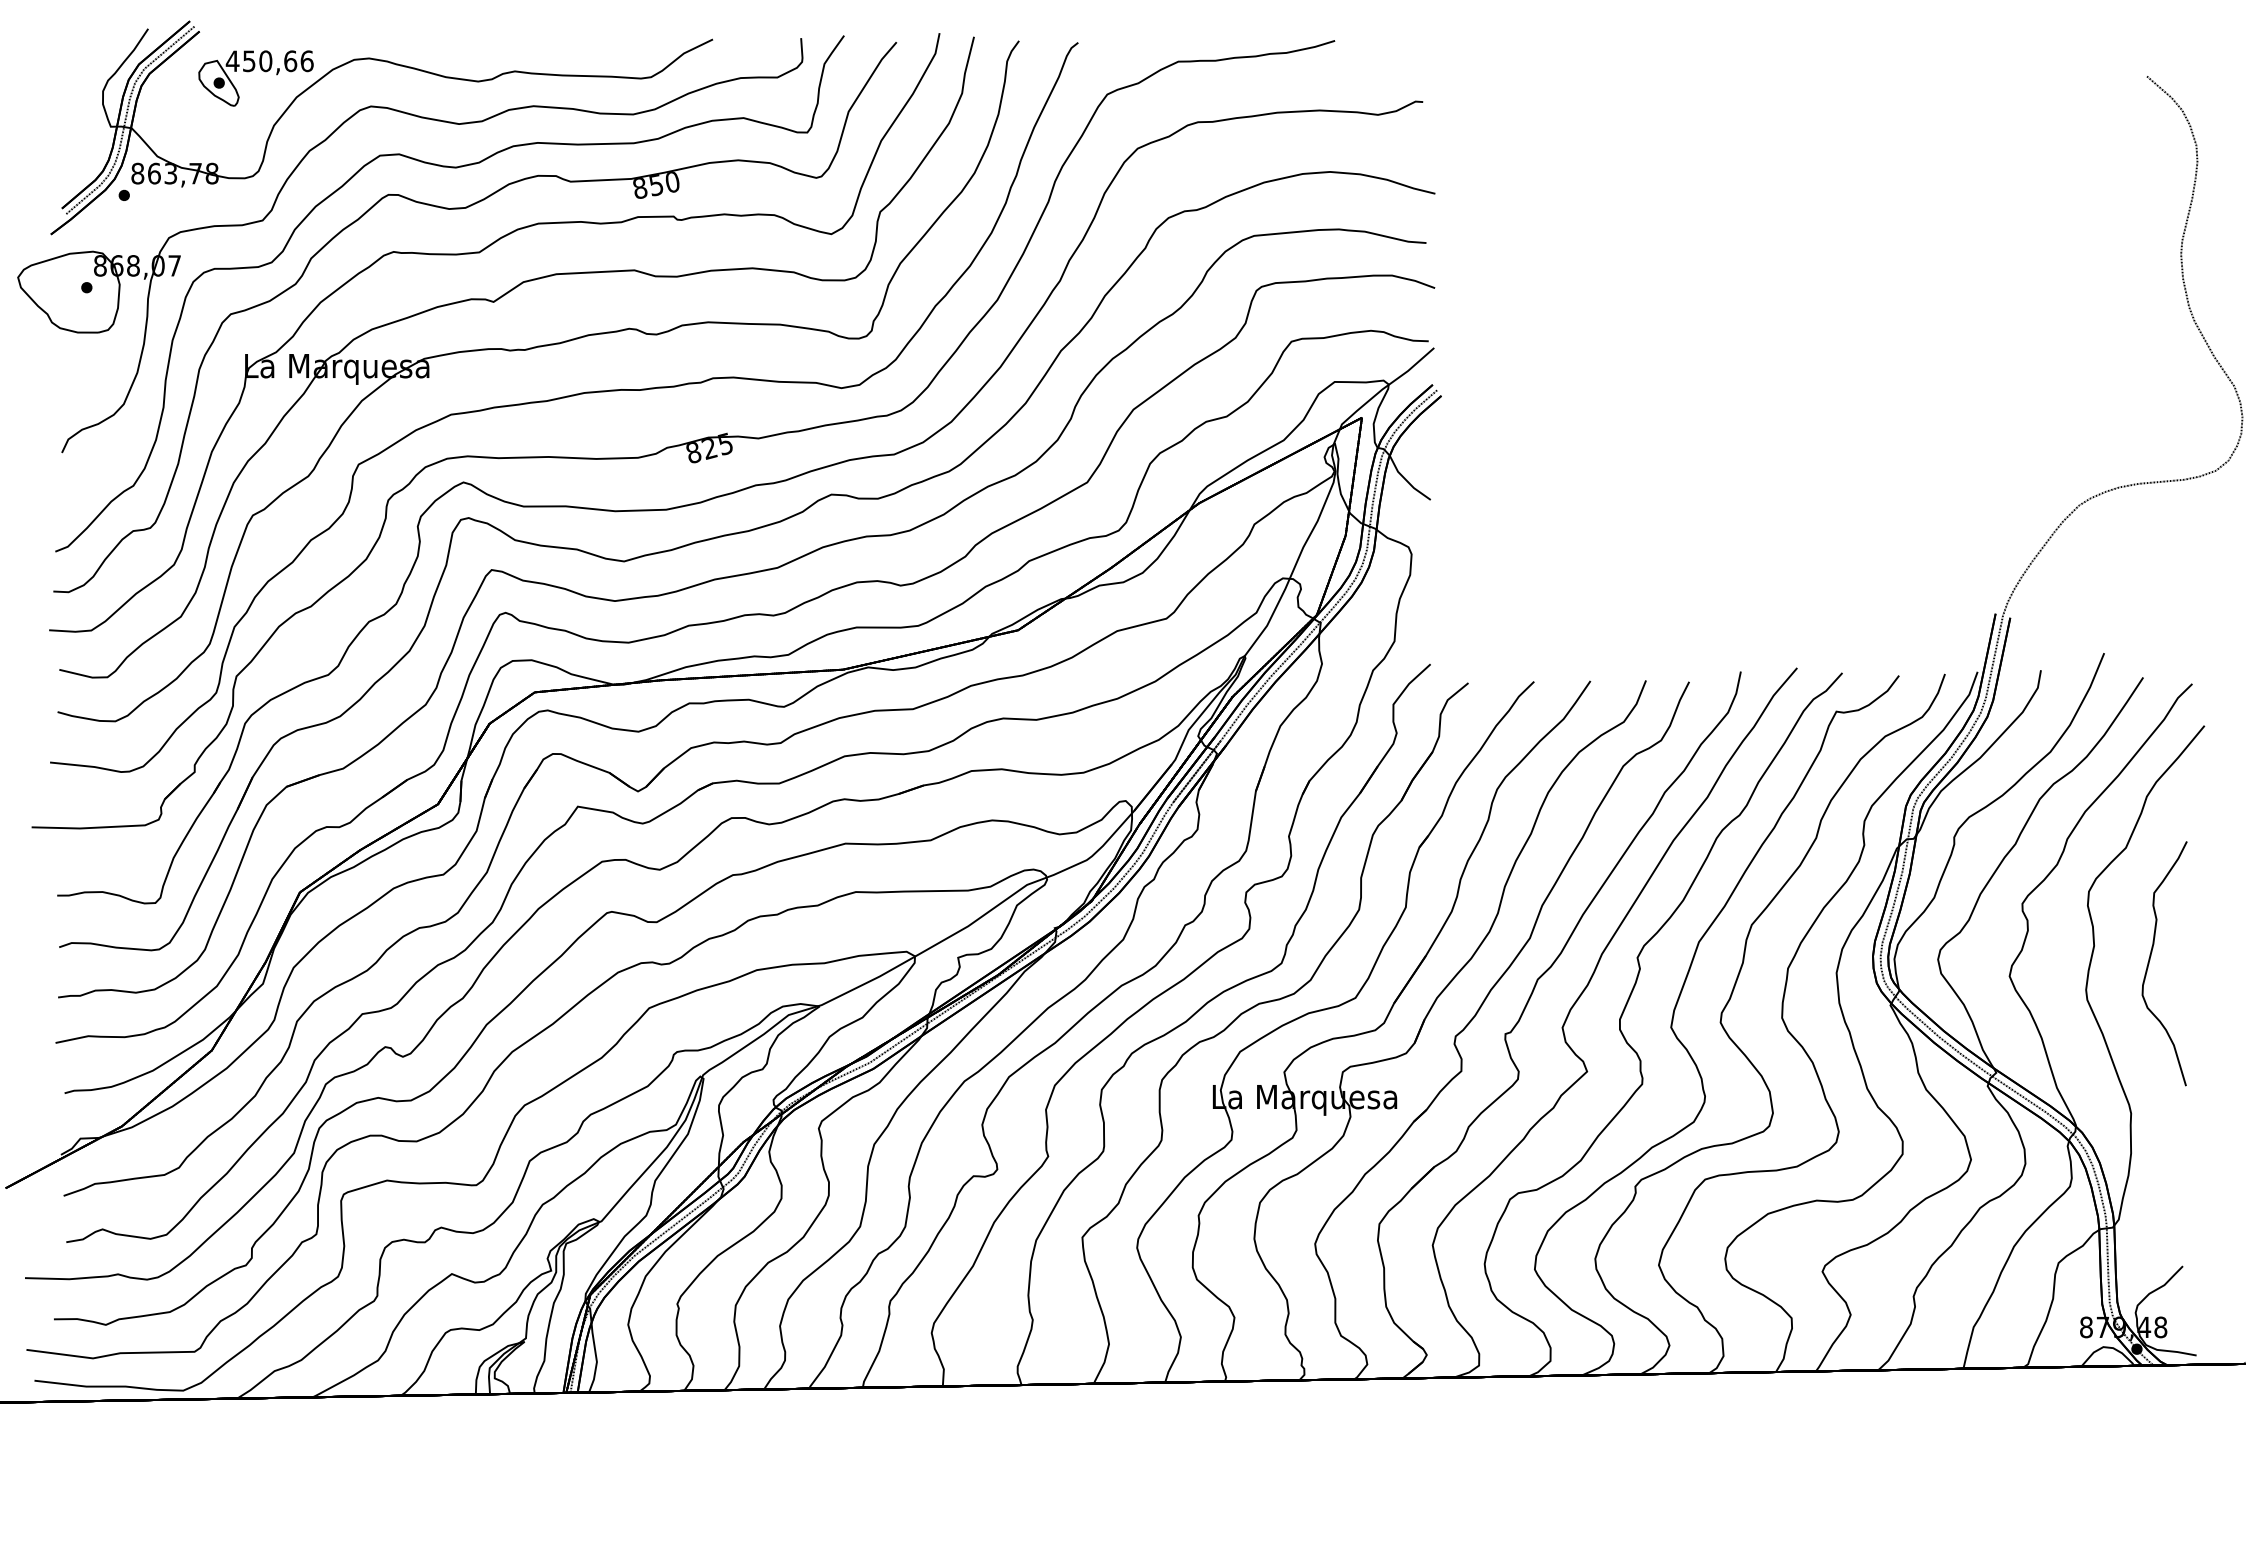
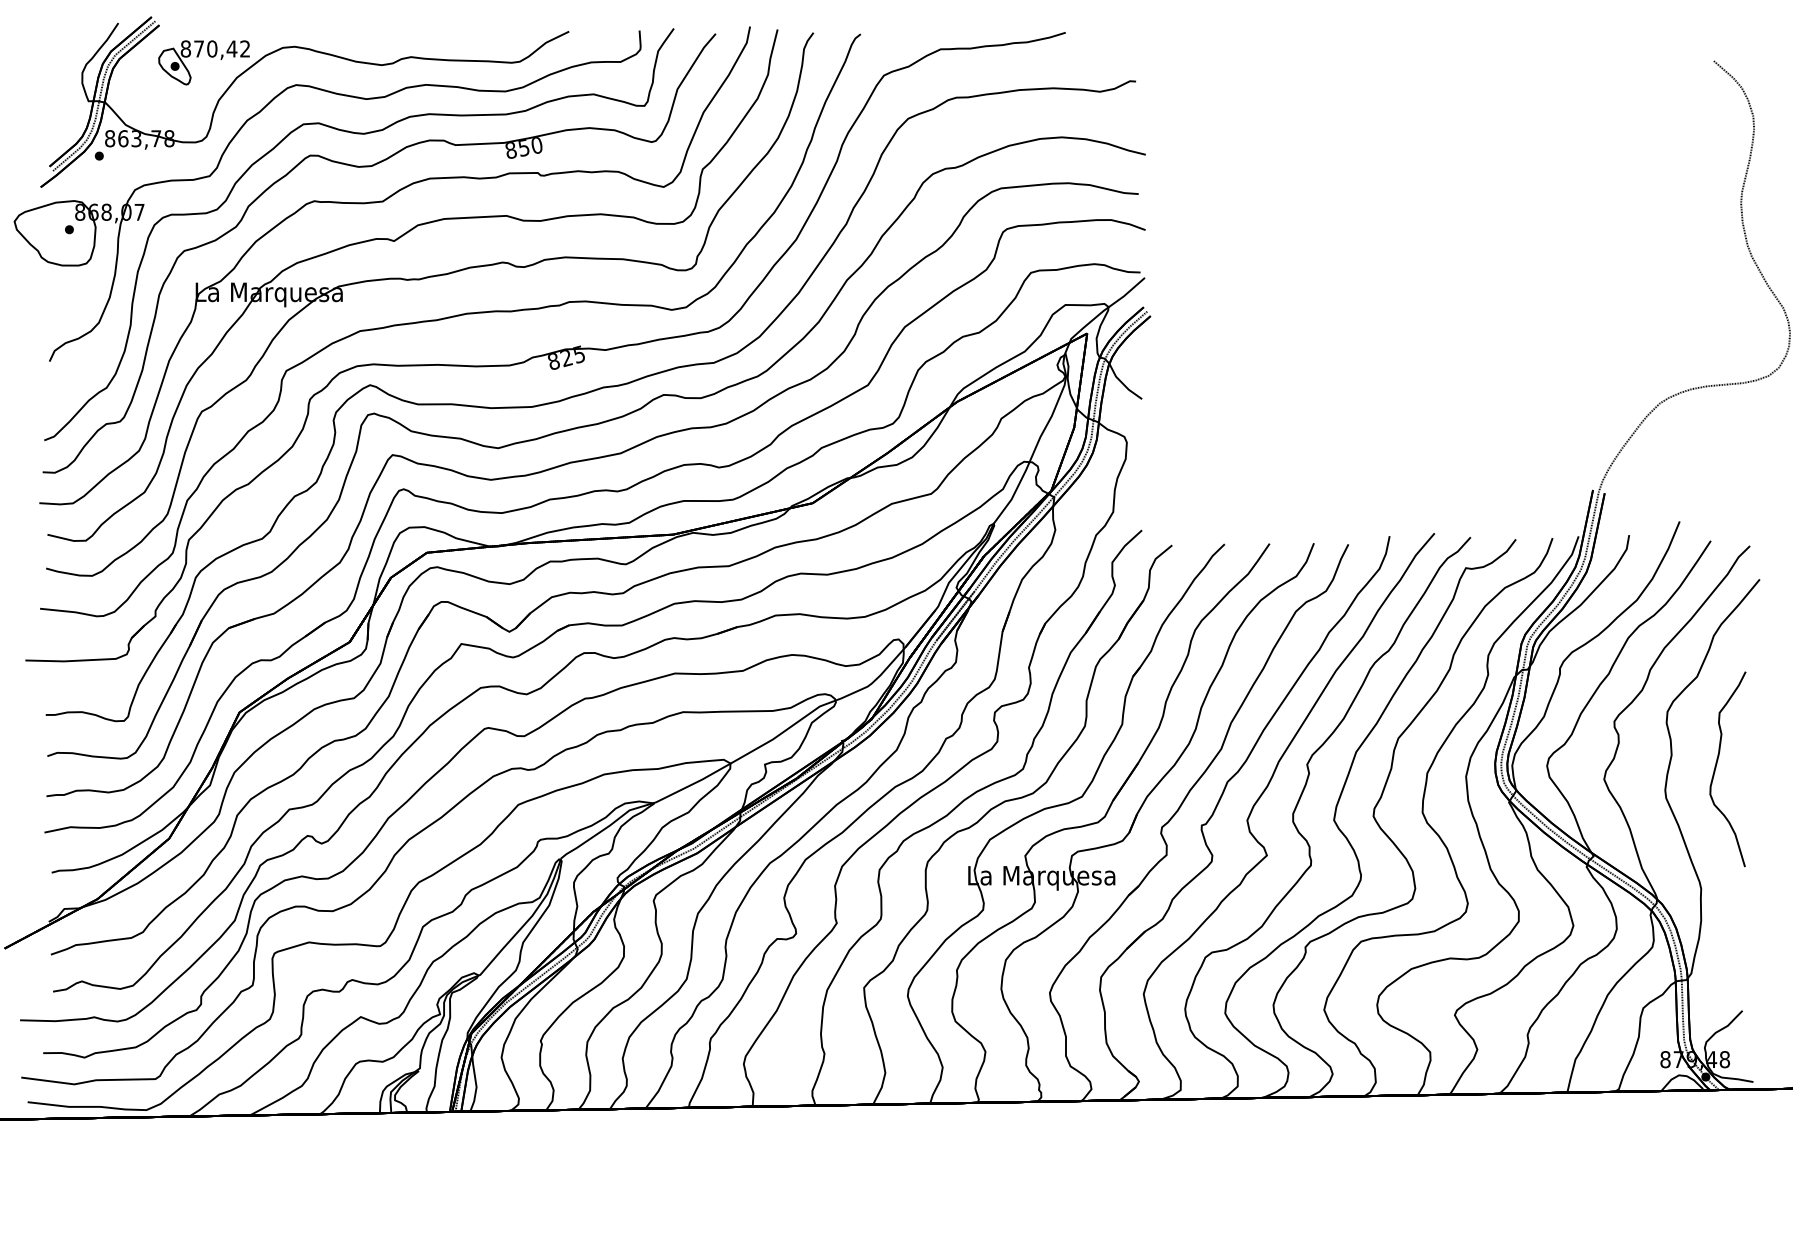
text: (269, 61) -> (215, 49), 450,66 -> 870,42

